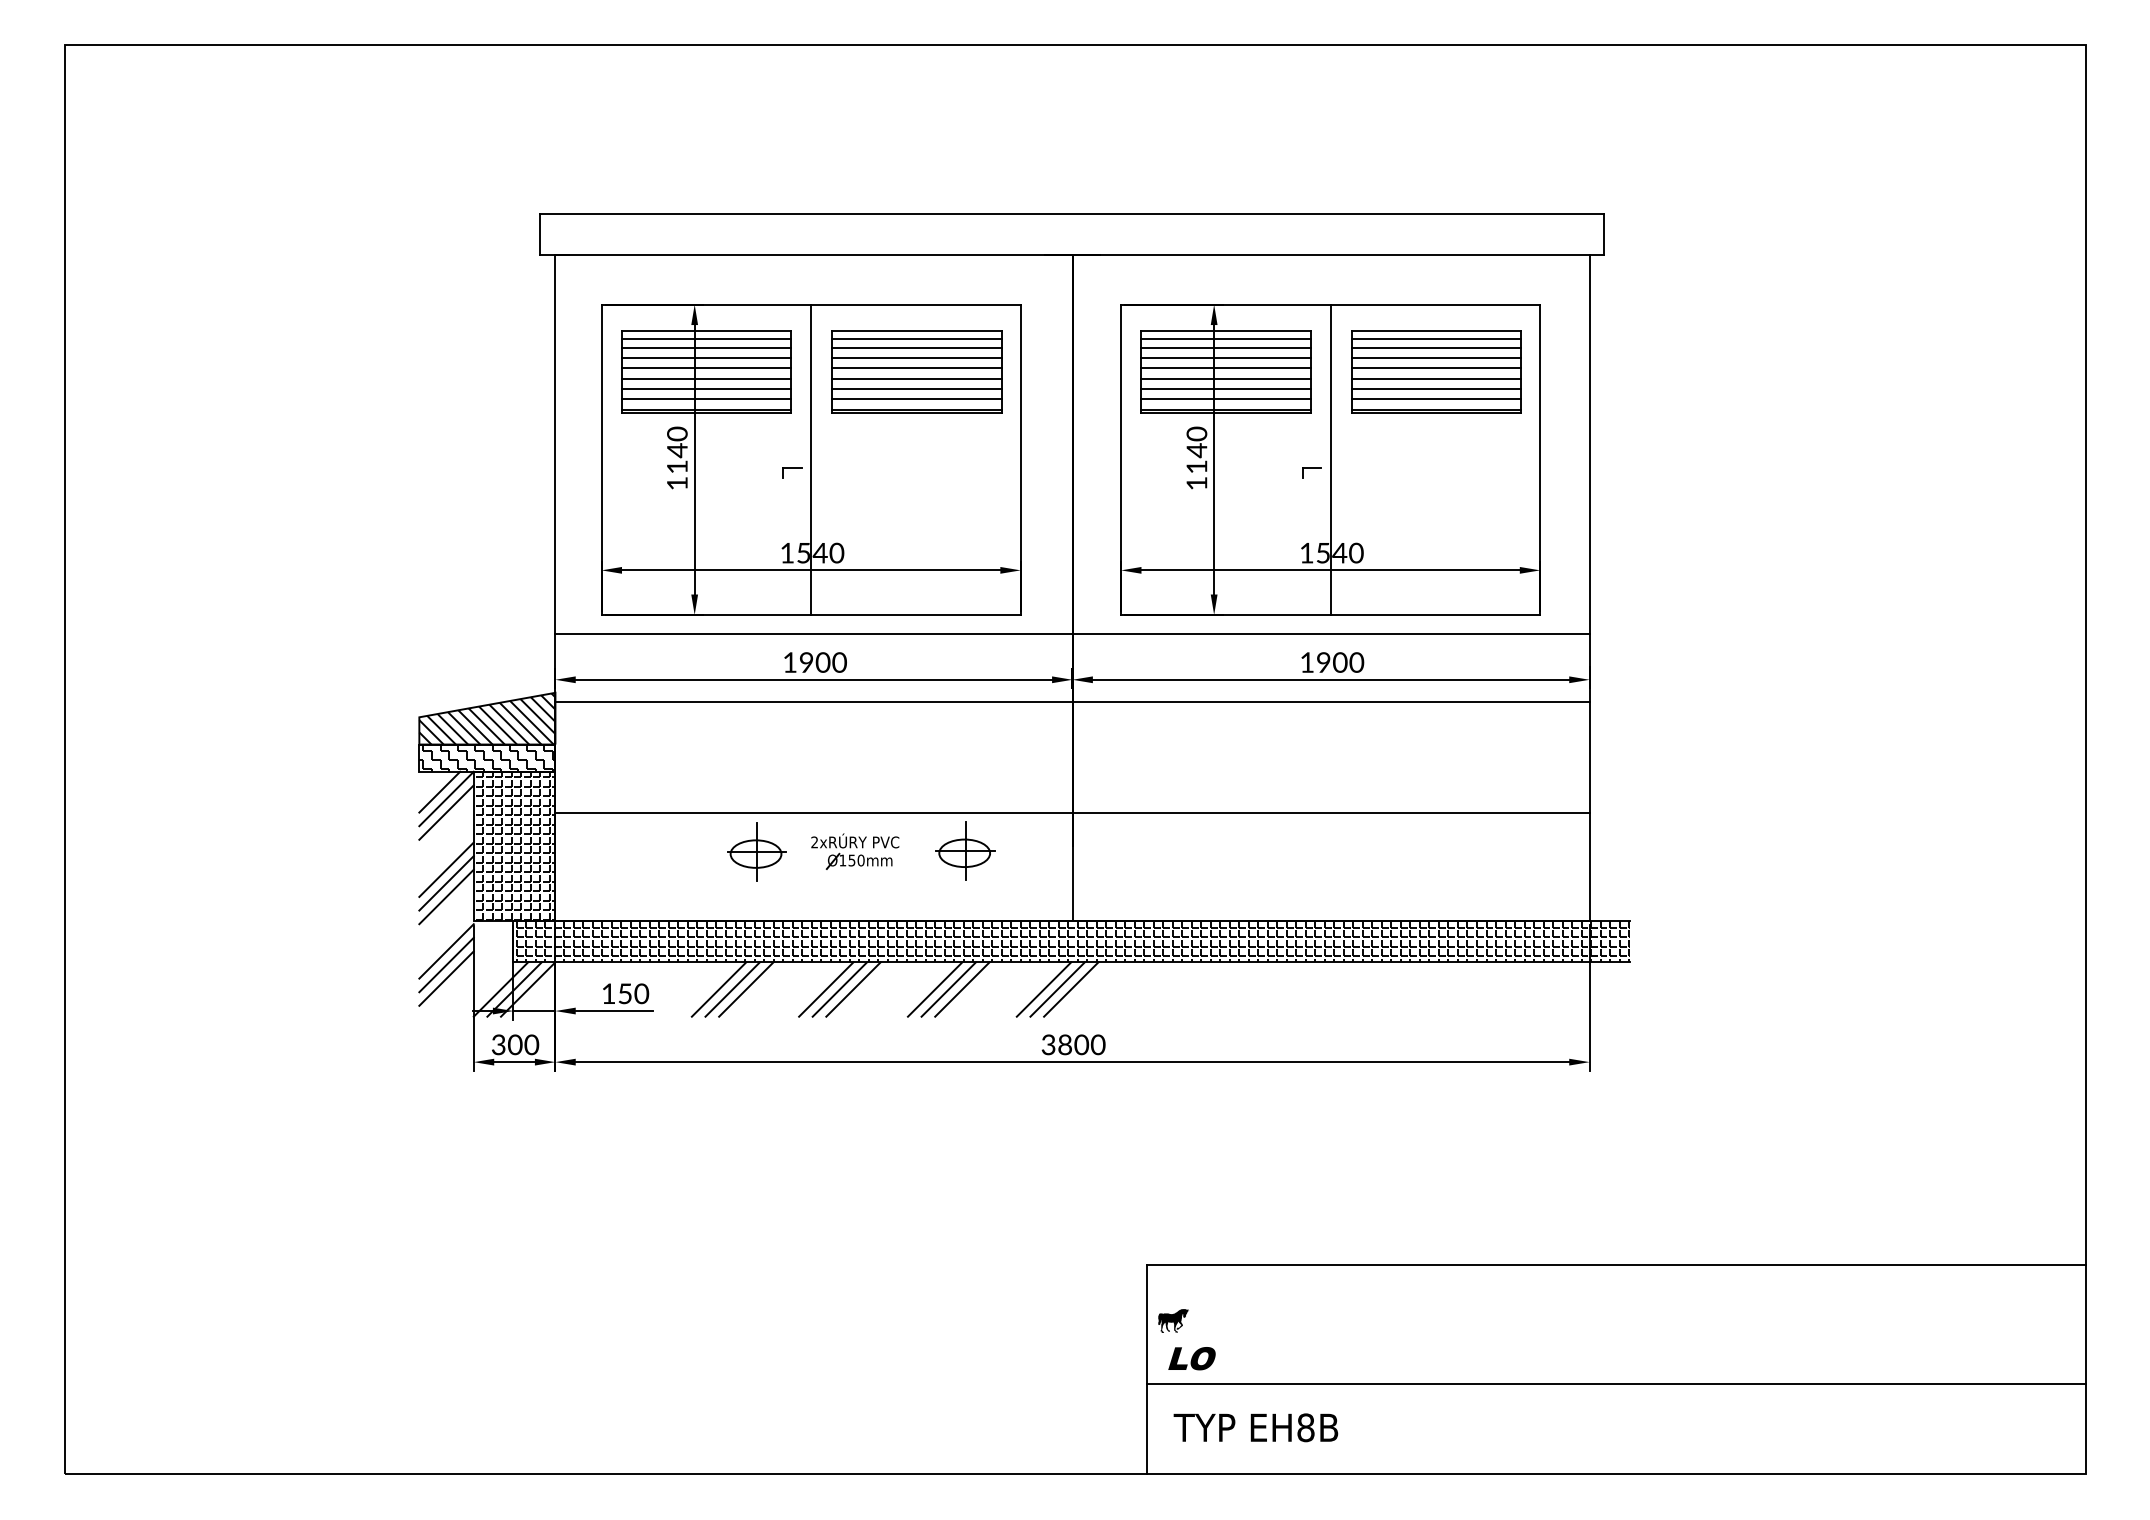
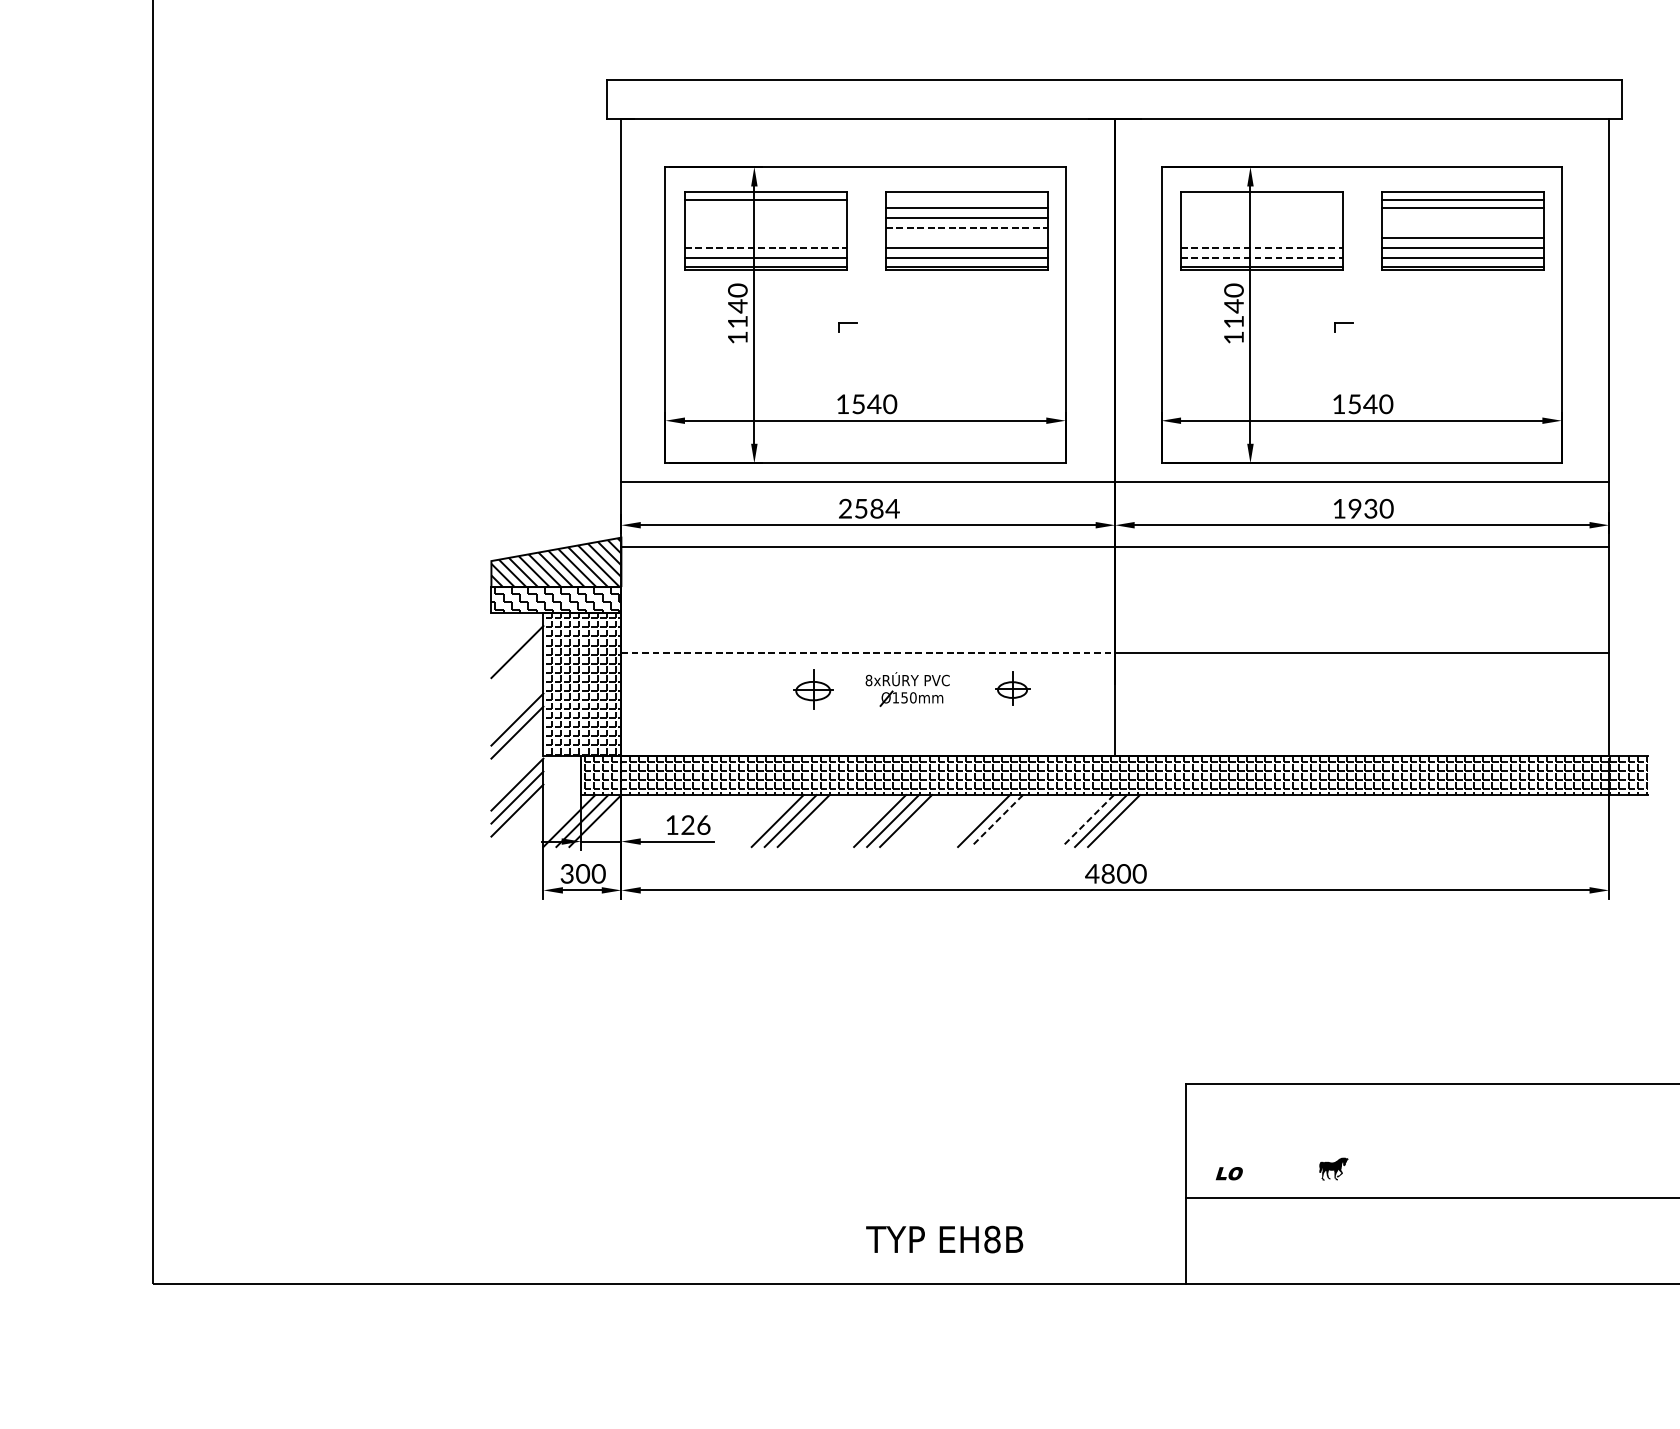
line: (916, 338) -> (966, 199), removed
line: (1225, 338) -> (1261, 199), removed
line: (706, 347) -> (765, 207), removed
line: (1225, 347) -> (1261, 207), removed
line: (706, 358) -> (765, 218), removed
line: (1225, 358) -> (1261, 218), removed
line: (1436, 358) -> (1462, 218), removed
line: (706, 368) -> (765, 227), removed
line: (917, 368) -> (967, 227), solid -> dashed
line: (1225, 368) -> (1261, 227), removed
line: (1436, 368) -> (1462, 227), removed
line: (706, 378) -> (765, 237), removed
line: (916, 378) -> (966, 237), removed
line: (1225, 378) -> (1261, 237), removed
line: (706, 389) -> (765, 248), solid -> dashed
line: (1226, 389) -> (1262, 248), solid -> dashed
line: (1226, 399) -> (1262, 257), solid -> dashed
line: (811, 459) -> (865, 314), removed
line: (1330, 459) -> (1361, 314), removed
text: (815, 662) -> (869, 508), 1900 -> 2584
text: (1340, 662) -> (1371, 508), 1900 -> 1930
line: (439, 791) -> (510, 631), removed
line: (446, 798) -> (517, 638), removed
line: (813, 813) -> (867, 652), solid -> dashed
text: (814, 842) -> (868, 680), 2xRÚRY -> 8xRÚRY
part: (965, 850) -> (1012, 688), size x0.6
part: (756, 851) -> (813, 689), size x0.7
line: (446, 869) -> (517, 706), removed
line: (948, 989) -> (996, 821), solid -> dashed
line: (962, 989) -> (1010, 821), removed
line: (1043, 989) -> (1087, 821), solid -> dashed
text: (633, 993) -> (695, 824), 150 -> 126
text: (1048, 1044) -> (1092, 873), 3800 -> 4800
part: (1173, 1320) -> (1333, 1168), moved
part: (1191, 1358) -> (1228, 1173), size x0.6
text: (1255, 1427) -> (944, 1239), moved

